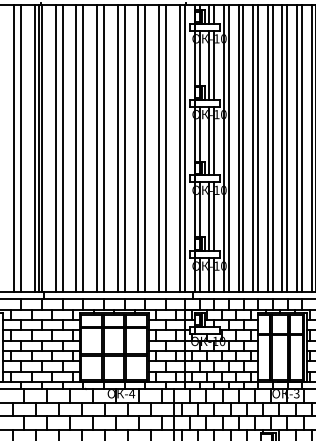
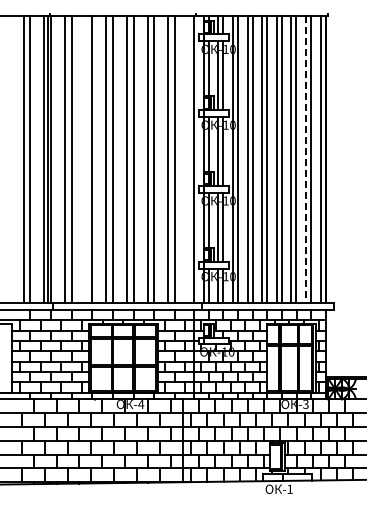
line: (76, 148) -> (85, 159), removed
line: (179, 148) -> (188, 159), removed
line: (297, 148) -> (306, 159), solid -> dashed

